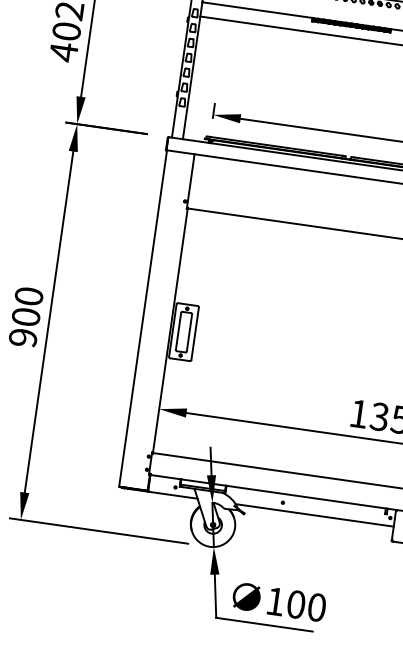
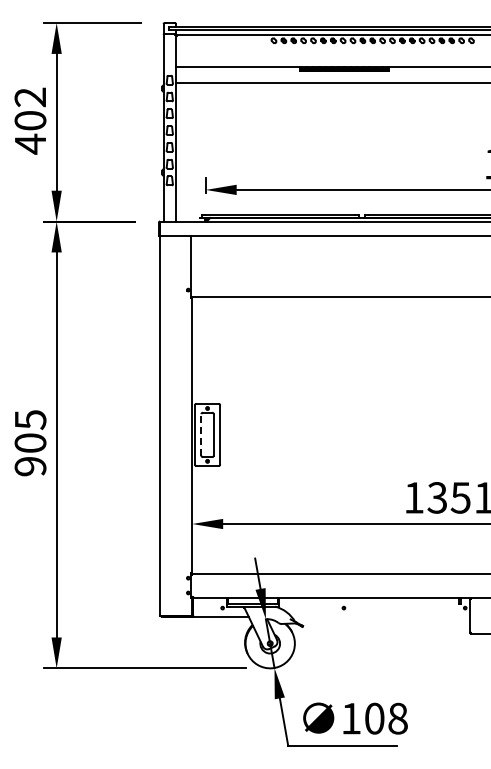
text: (28, 297) -> (30, 420), 900 -> 905
line: (178, 331) -> (201, 434), solid -> dashed
line: (314, 515) -> (380, 617), removed
text: (316, 607) -> (397, 718), 100 -> 108

